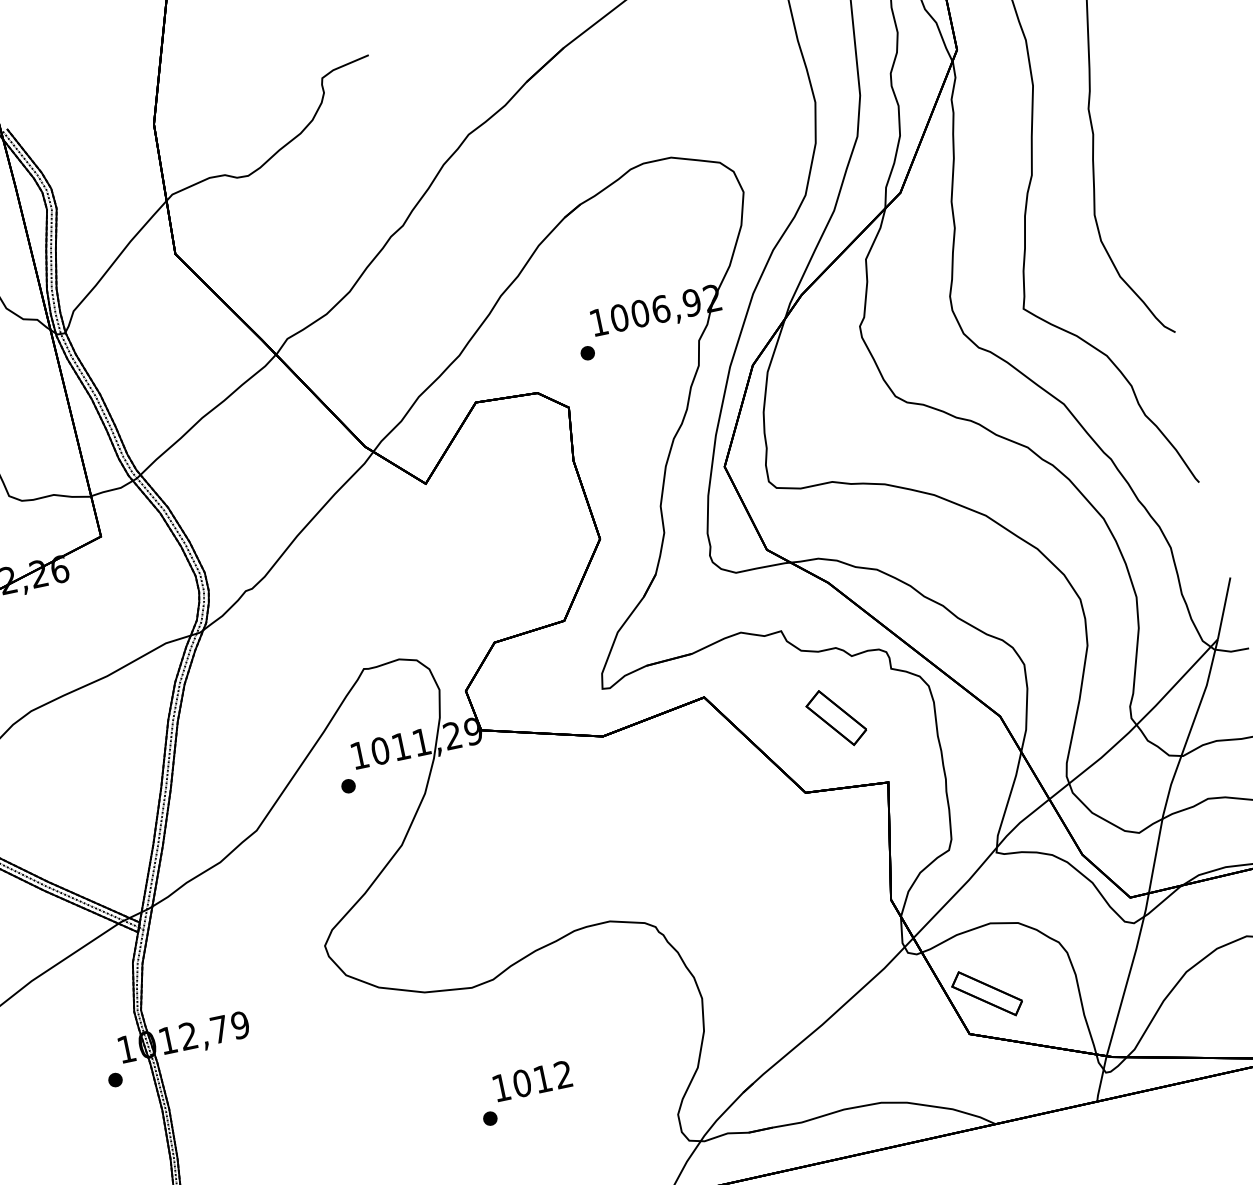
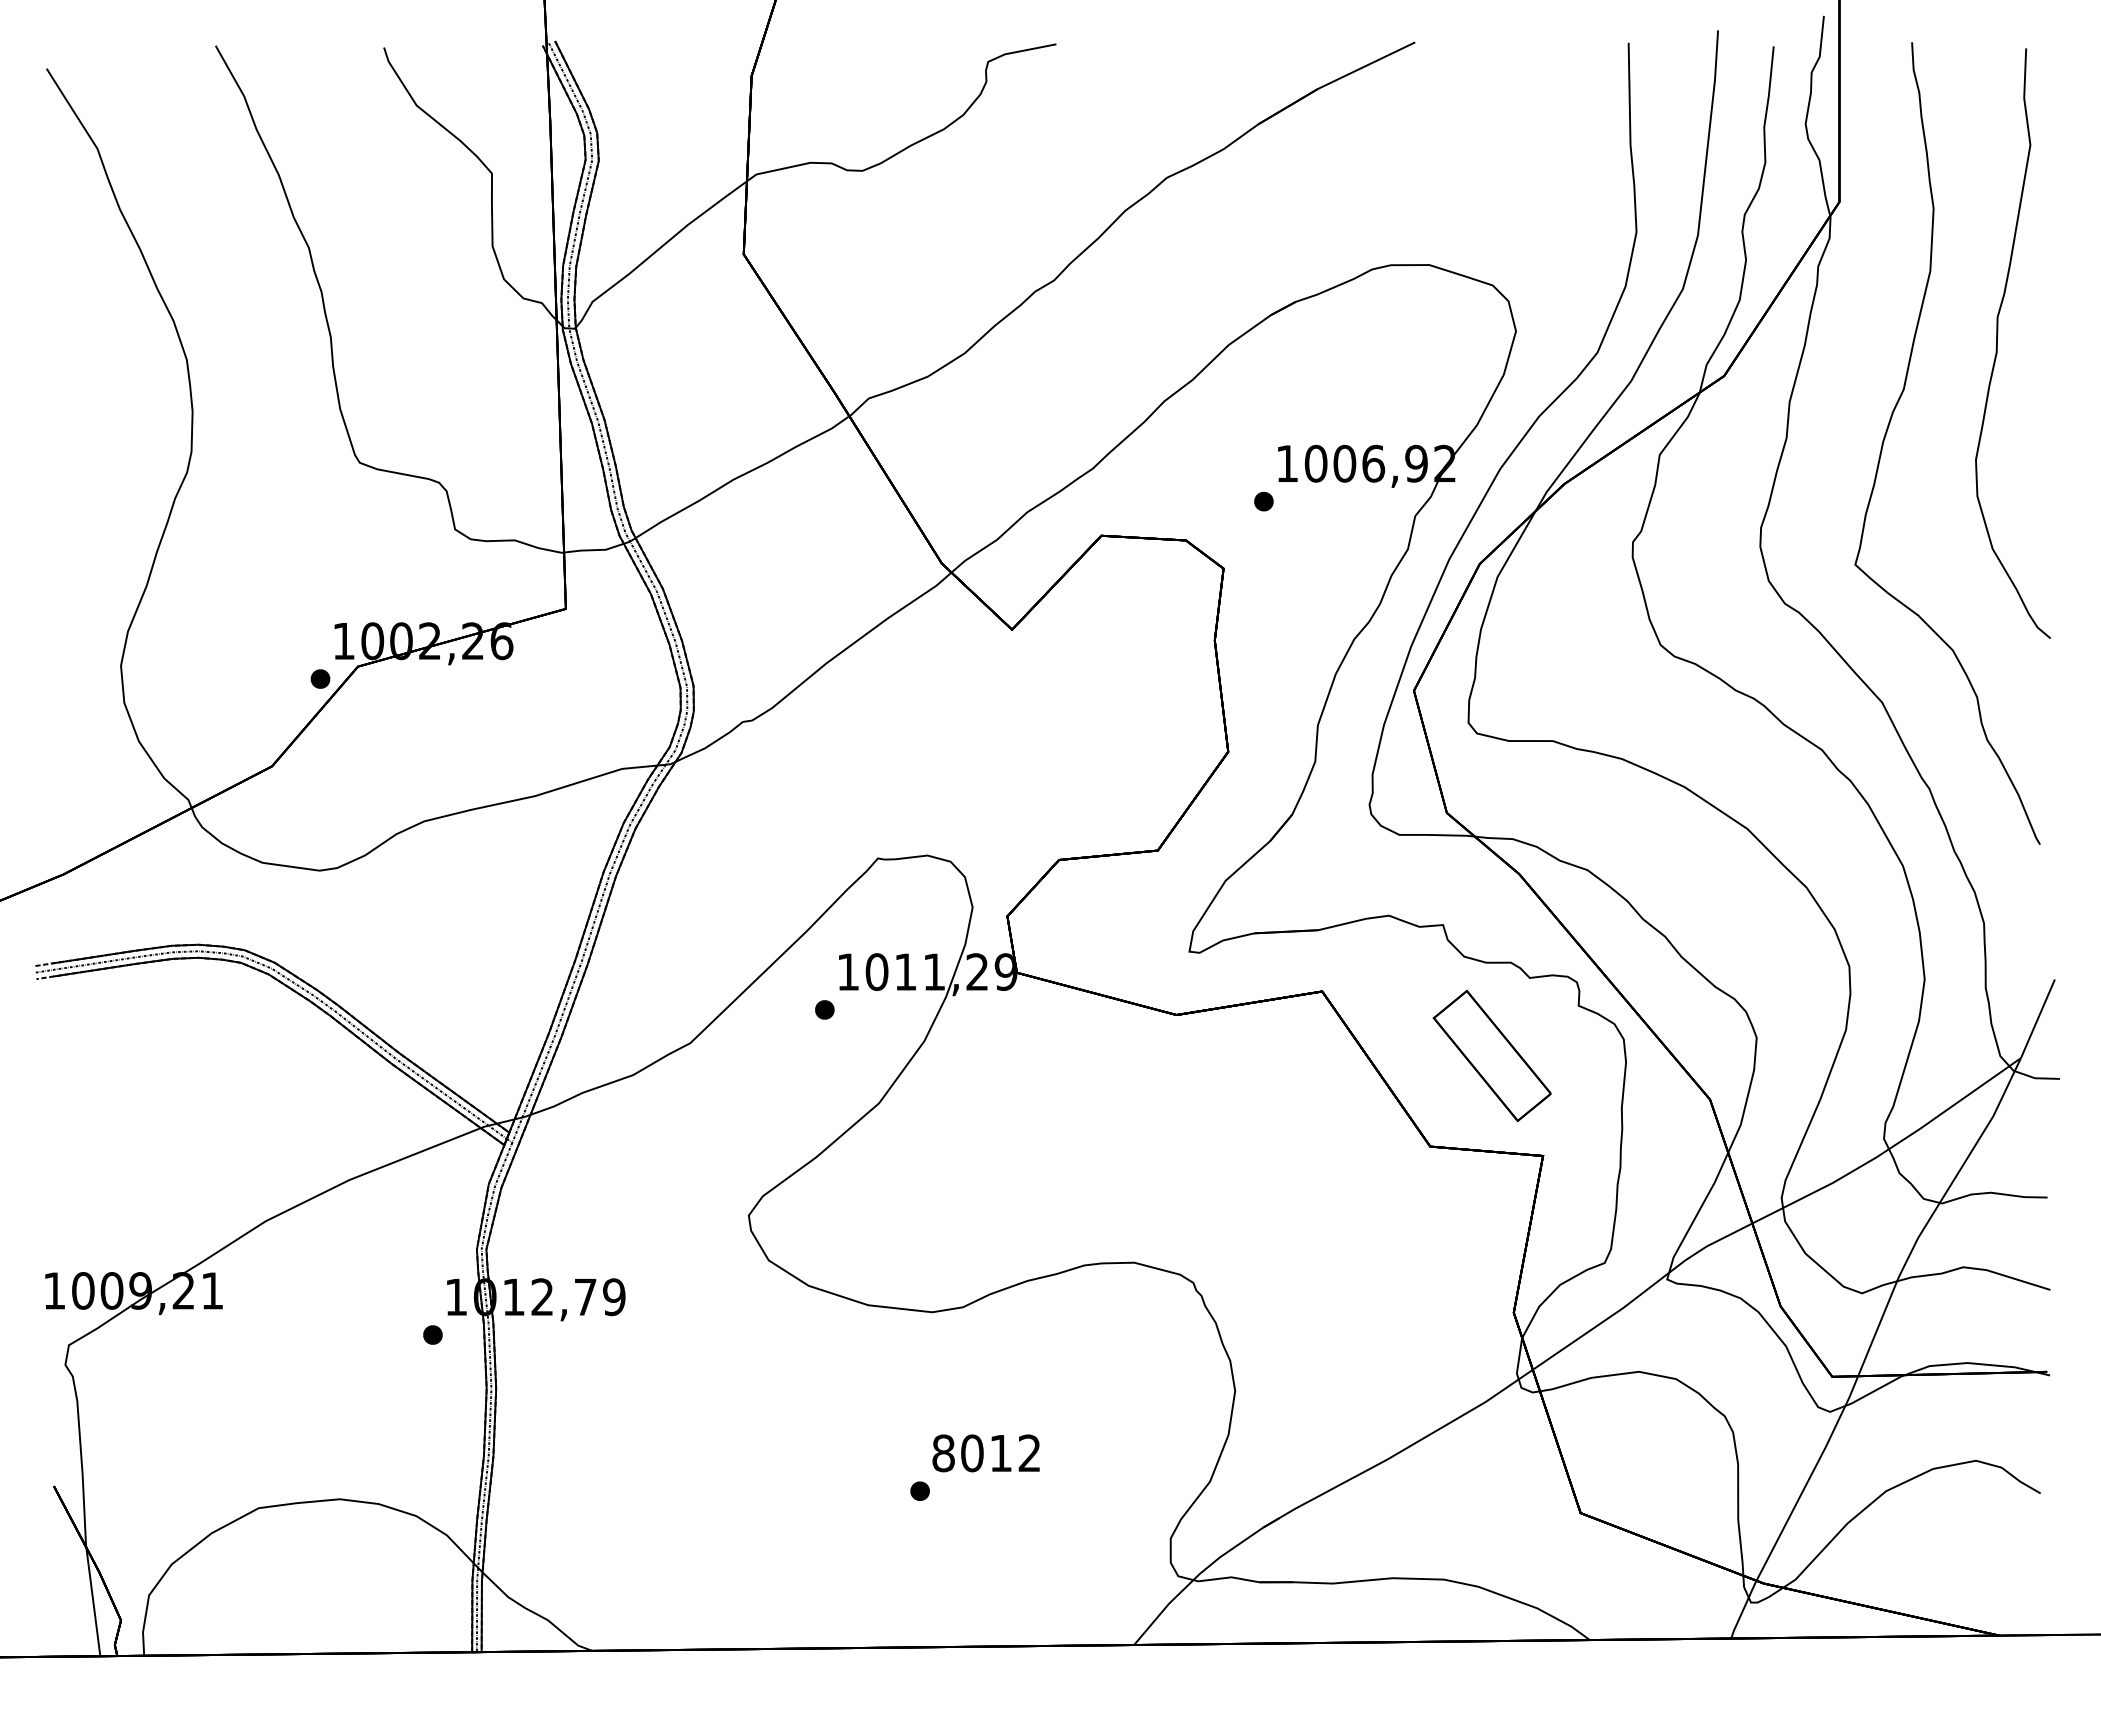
part: (835, 717) -> (1491, 1055), size x1.6
part: (986, 993) -> (1614, 1463), removed
text: (501, 1087) -> (943, 1453), 1012 -> 8012

